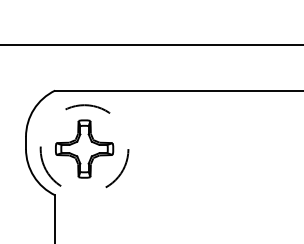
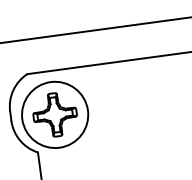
circle: (84, 148) -> (55, 114), dashed -> solid

